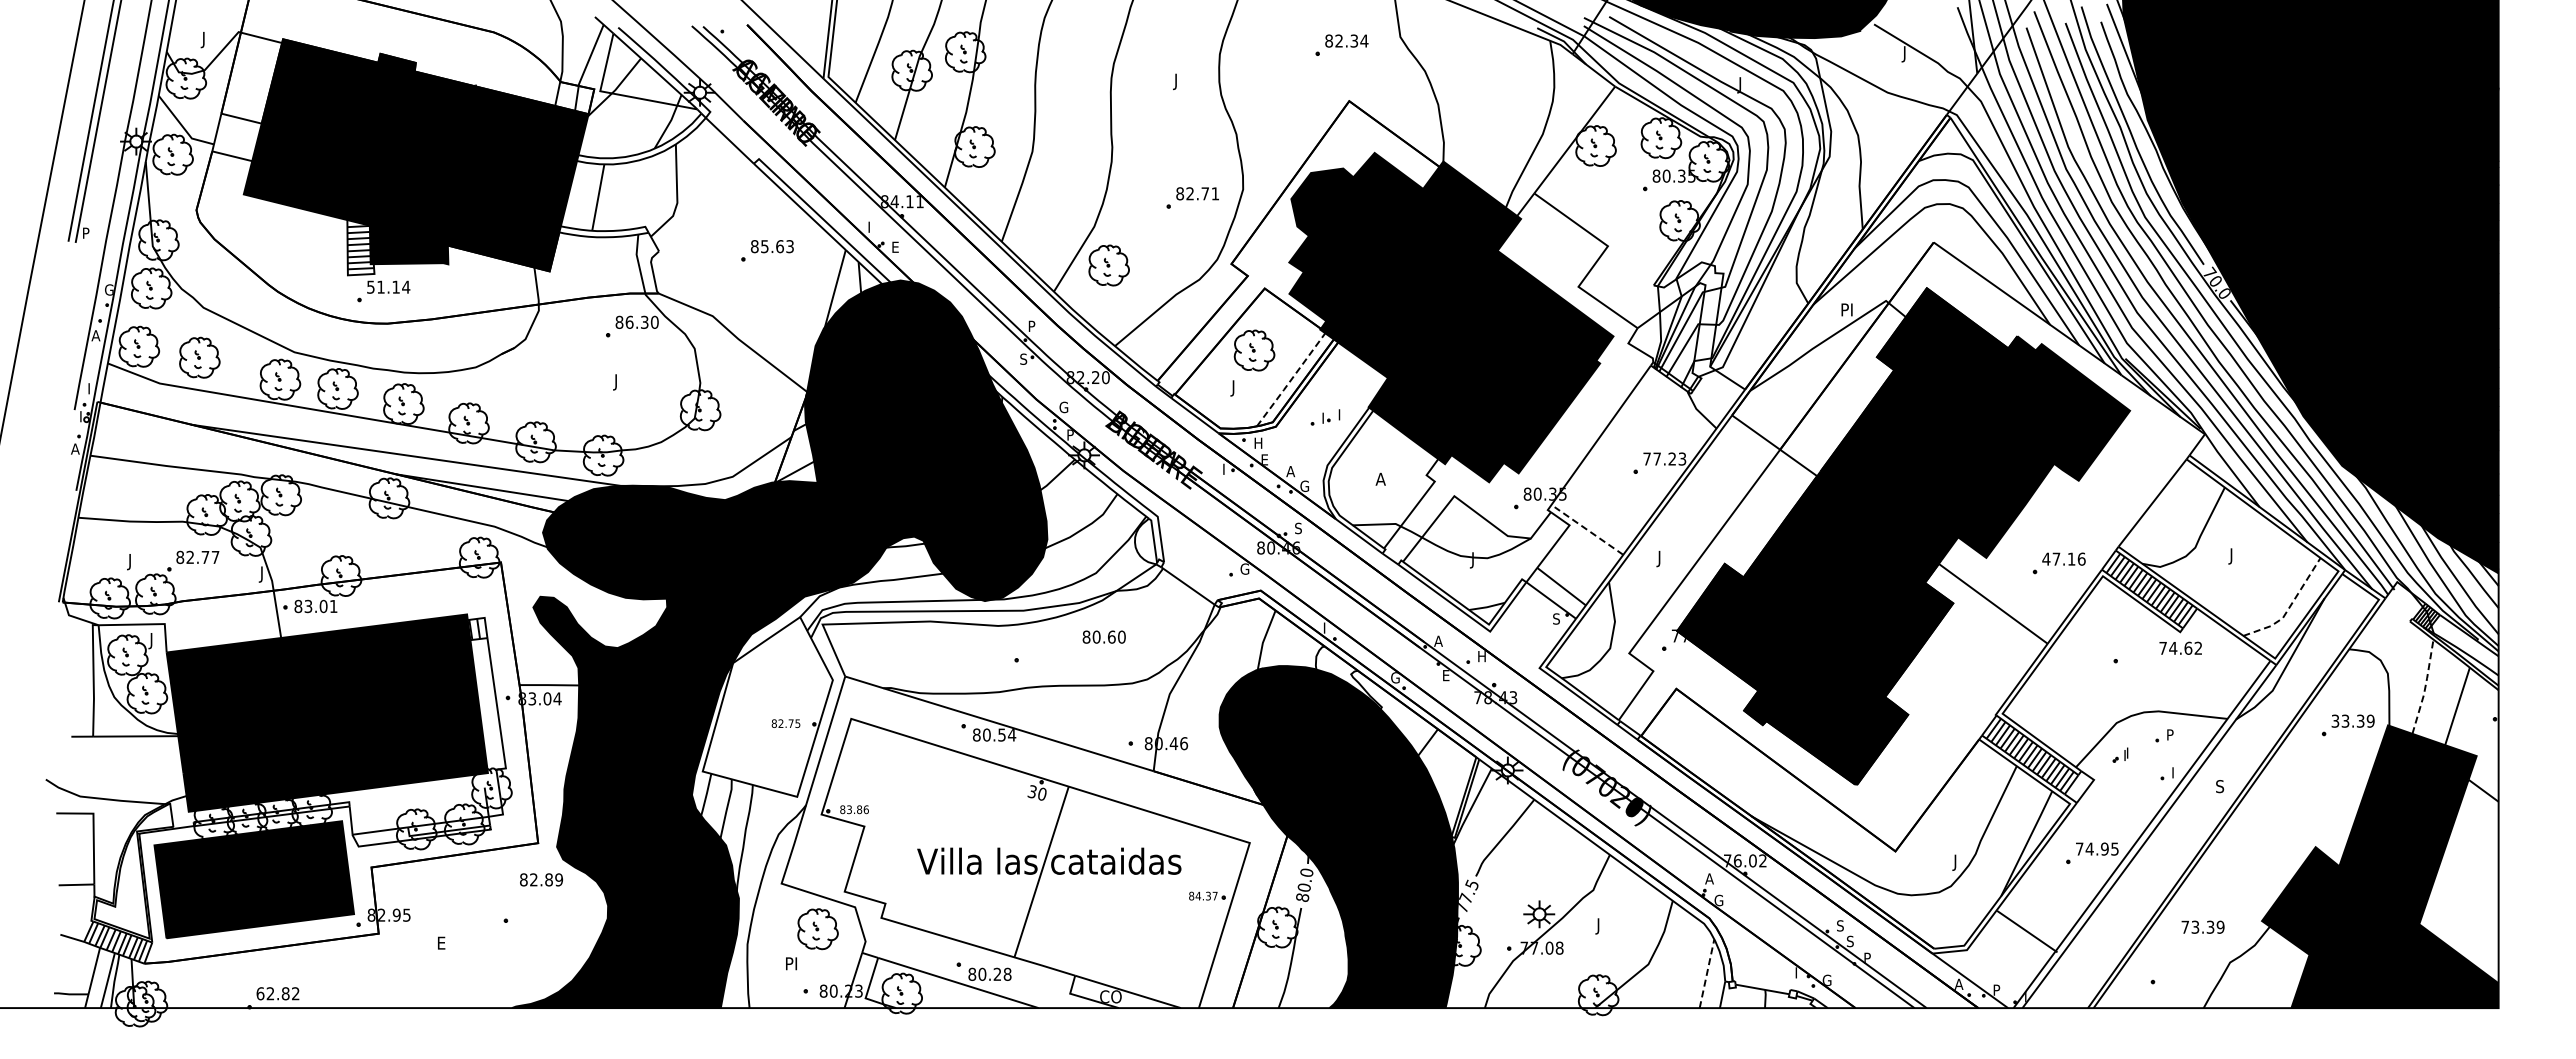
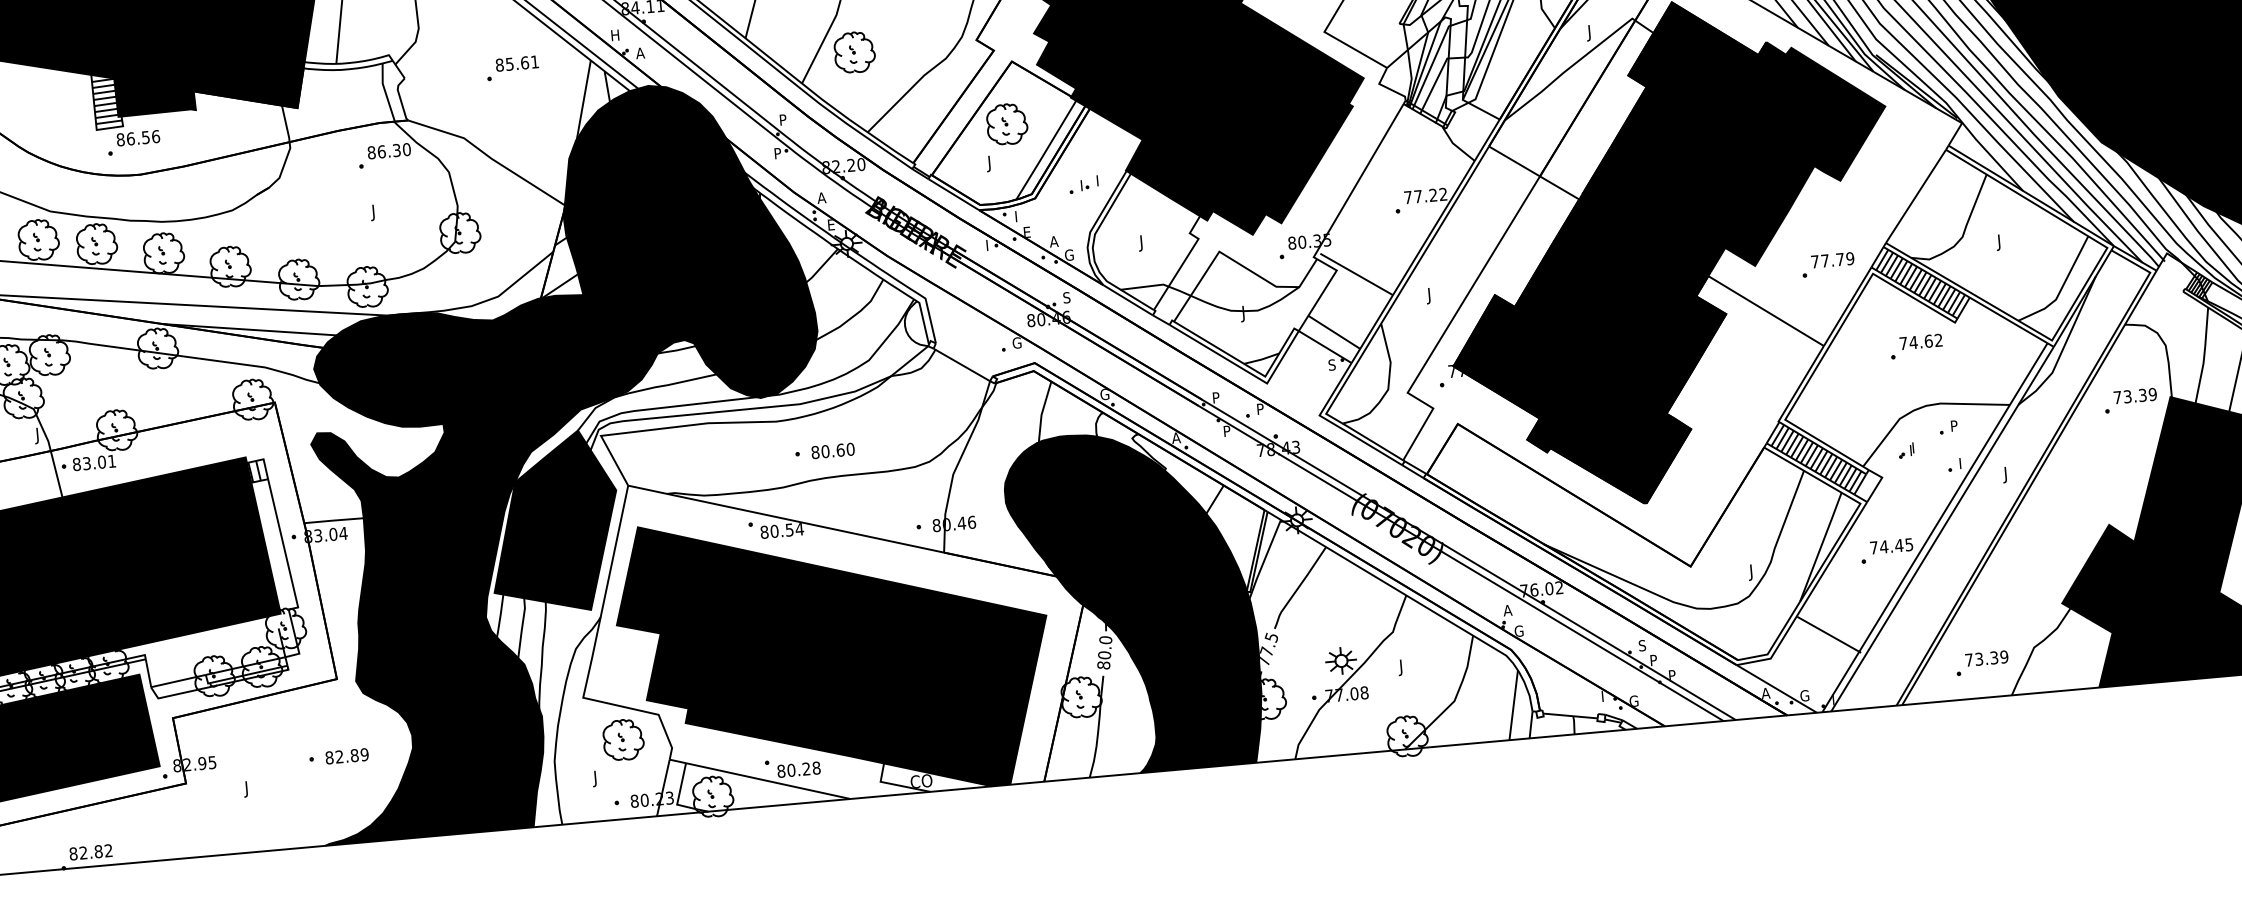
text: (873, 226) -> (616, 34), I -> H
text: (789, 246) -> (534, 61), 85.63 -> 85.61
text: (895, 246) -> (640, 52), E -> A
text: (388, 286) -> (138, 137), 51.14 -> 86.56
text: (1845, 311) -> (1592, 32), PI -> J
text: (1023, 358) -> (777, 152), S -> P
line: (1290, 380) -> (1045, 150), dashed -> solid
text: (1063, 407) -> (821, 198), G -> A
text: (1070, 435) -> (831, 225), P -> E
text: (1259, 442) -> (1020, 215), H -> I
text: (1682, 459) -> (1443, 194), 77.23 -> 77.22
text: (1379, 480) -> (1143, 242), A -> J
line: (1588, 530) -> (1356, 273), dashed -> solid
text: (2063, 558) -> (1832, 259), 47.16 -> 77.79
line: (2289, 607) -> (2061, 288), dashed -> solid
text: (1327, 627) -> (1104, 393), I -> G
text: (1103, 636) -> (832, 450), moved
text: (1438, 640) -> (1216, 396), A -> P
text: (2180, 647) -> (1920, 341), moved
text: (1482, 656) -> (1261, 409), H -> P
text: (1446, 675) -> (1227, 431), E -> P
text: (1394, 677) -> (1175, 437), G -> A
line: (2425, 687) -> (2204, 356), dashed -> solid
fill: (767, 706) -> (553, 522), added
text: (2335, 720) -> (2117, 396), 33.39 -> 73.39
text: (2219, 788) -> (2008, 475), S -> J
text: (2104, 848) -> (1898, 545), 74.95 -> 74.45
fill: (1035, 863) -> (834, 655), added
text: (541, 879) -> (347, 755), moved
text: (2202, 926) -> (1986, 657), moved
text: (1850, 941) -> (1653, 660), S -> P
text: (440, 944) -> (248, 788), E -> J
text: (789, 965) -> (598, 778), PI -> J
line: (1707, 973) -> (1514, 704), dashed -> solid
text: (1997, 989) -> (1804, 695), P -> G
text: (260, 993) -> (73, 853), 62.82 -> 82.82

